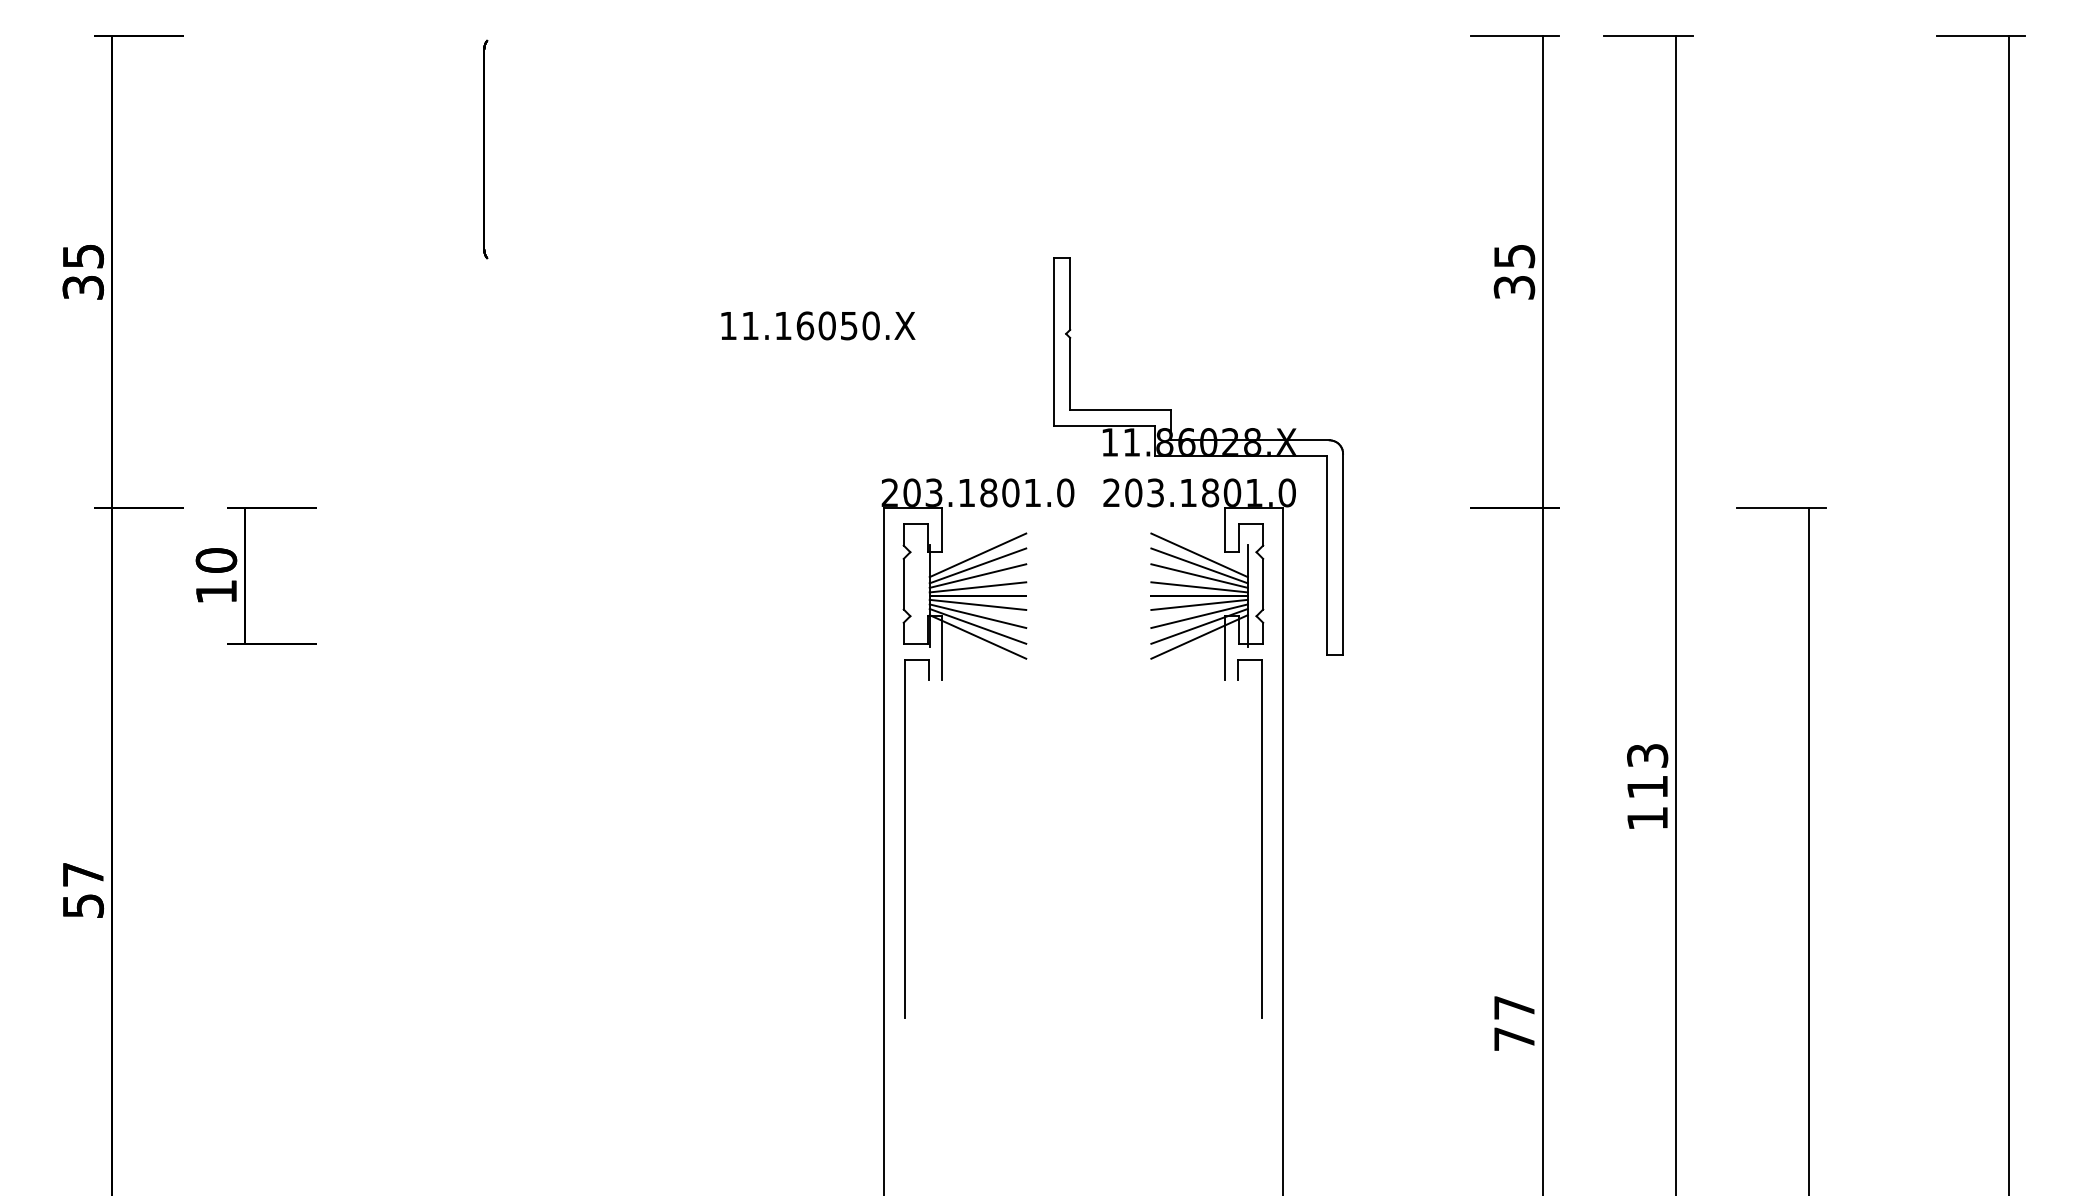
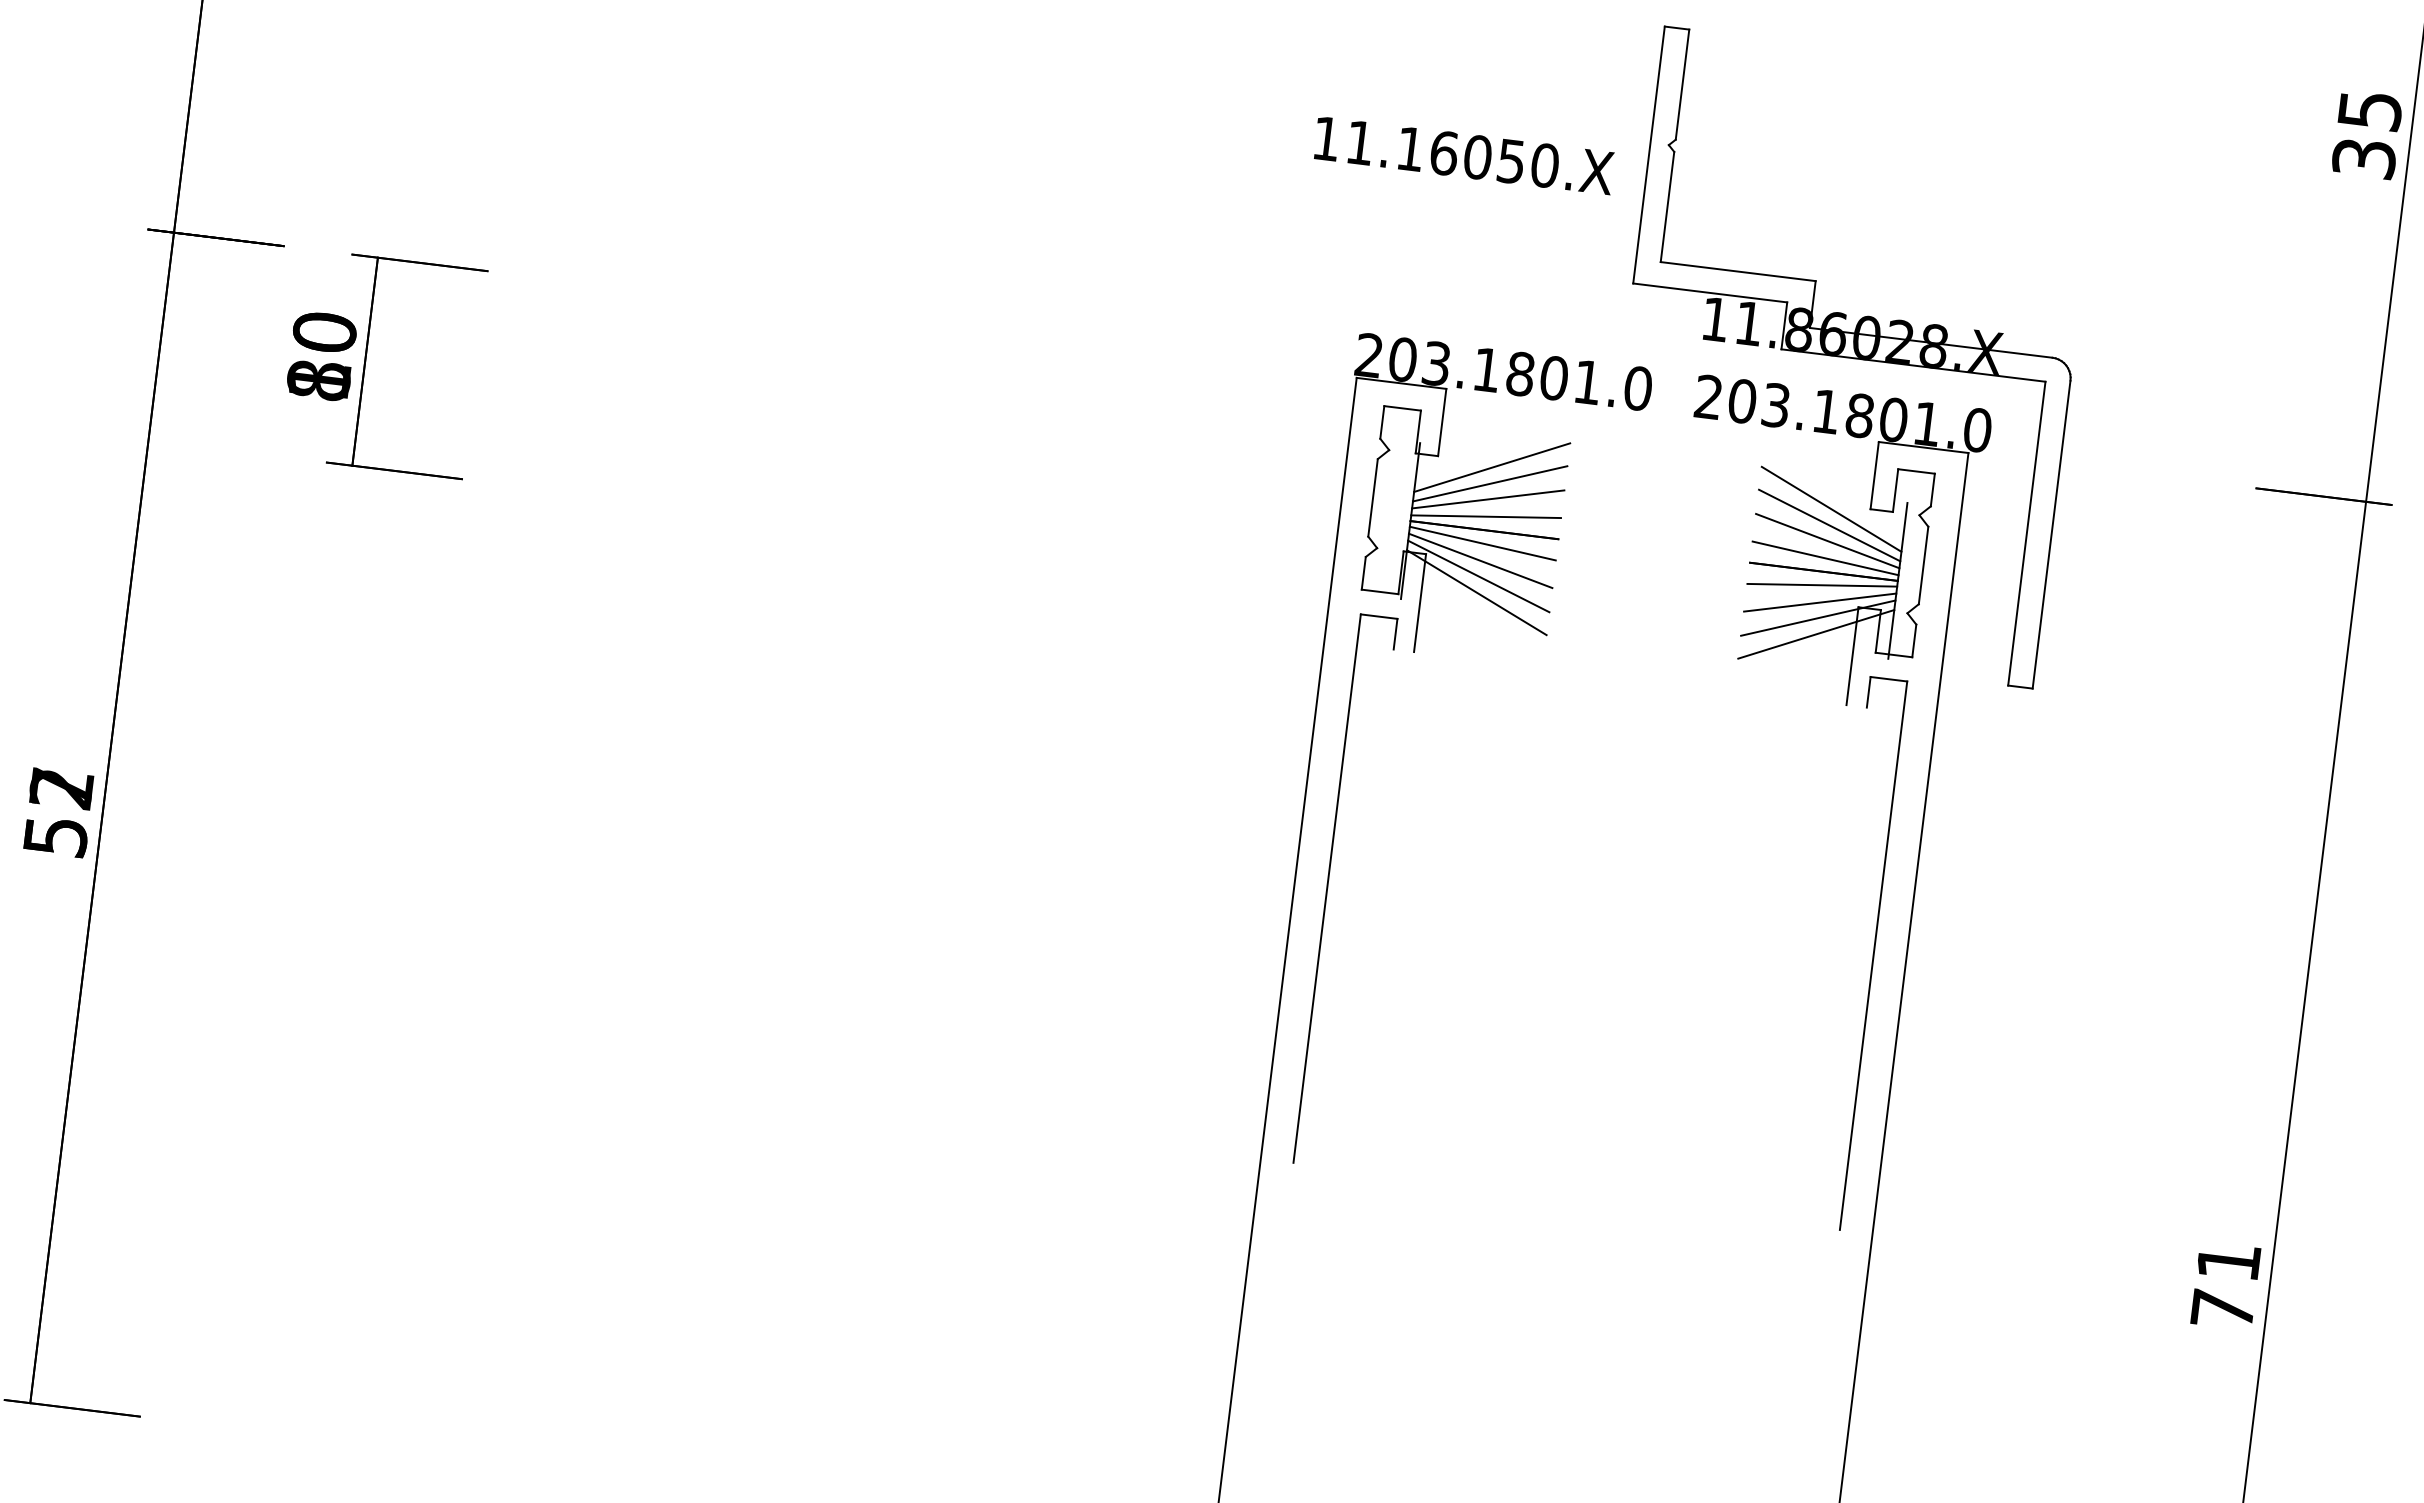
text: (818, 325) -> (1464, 155), moved
text: (216, 591) -> (319, 379), 10 -> 80
text: (82, 874) -> (60, 788), 57 -> 52
text: (1514, 1007) -> (2228, 1261), 77 -> 71

